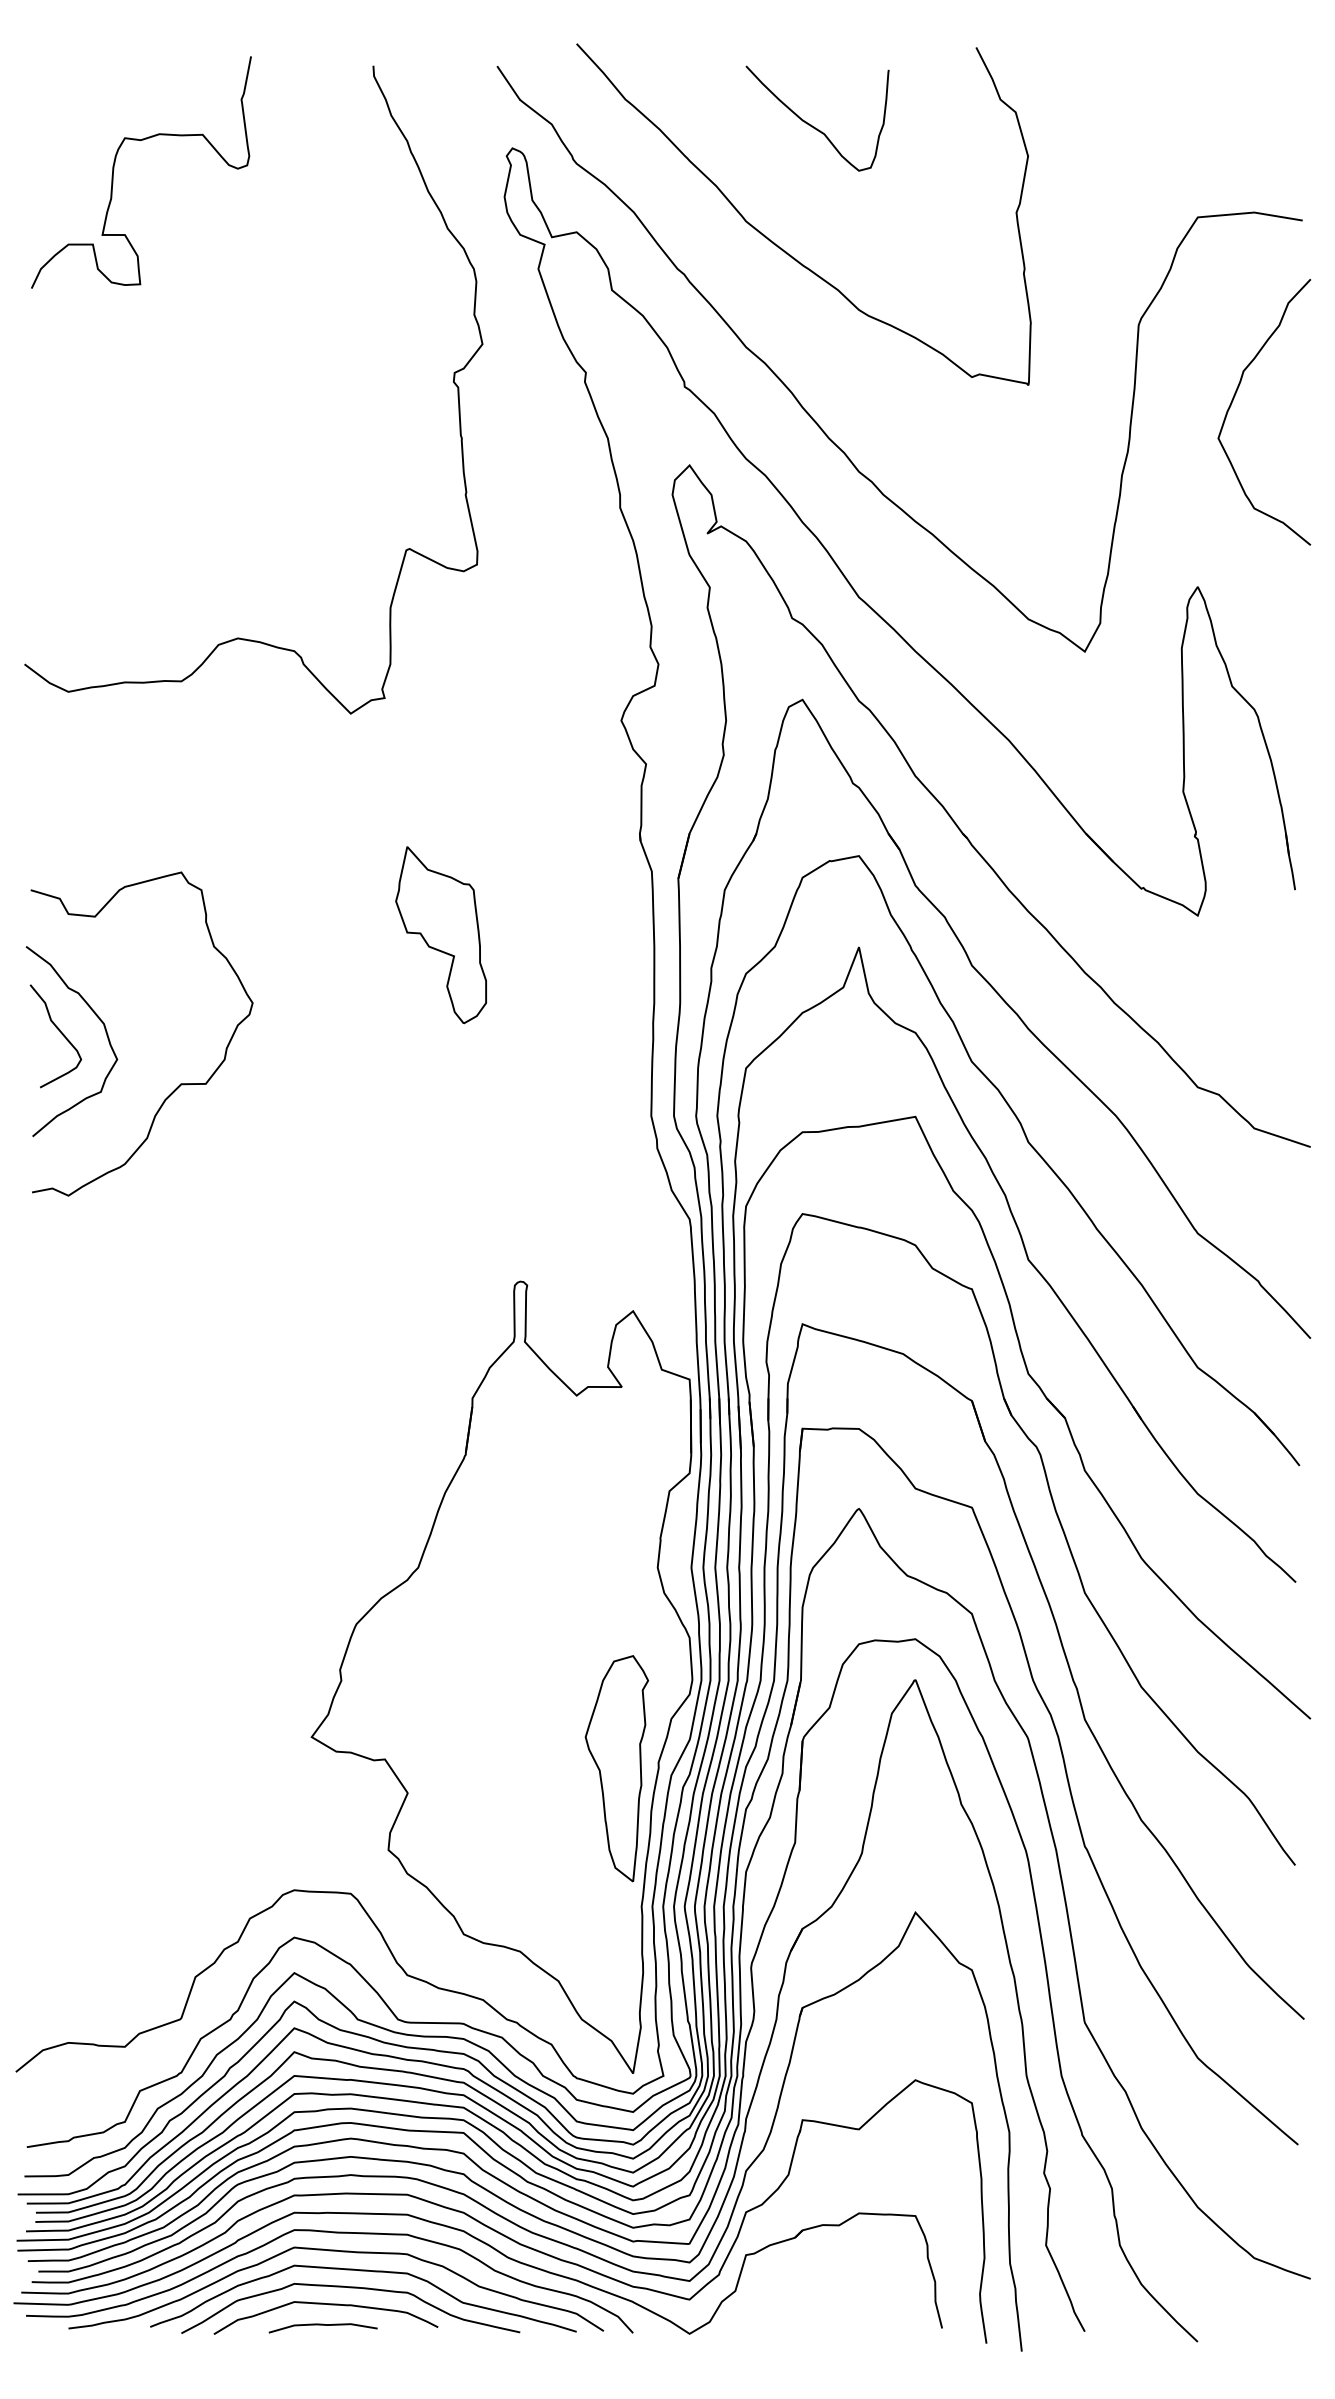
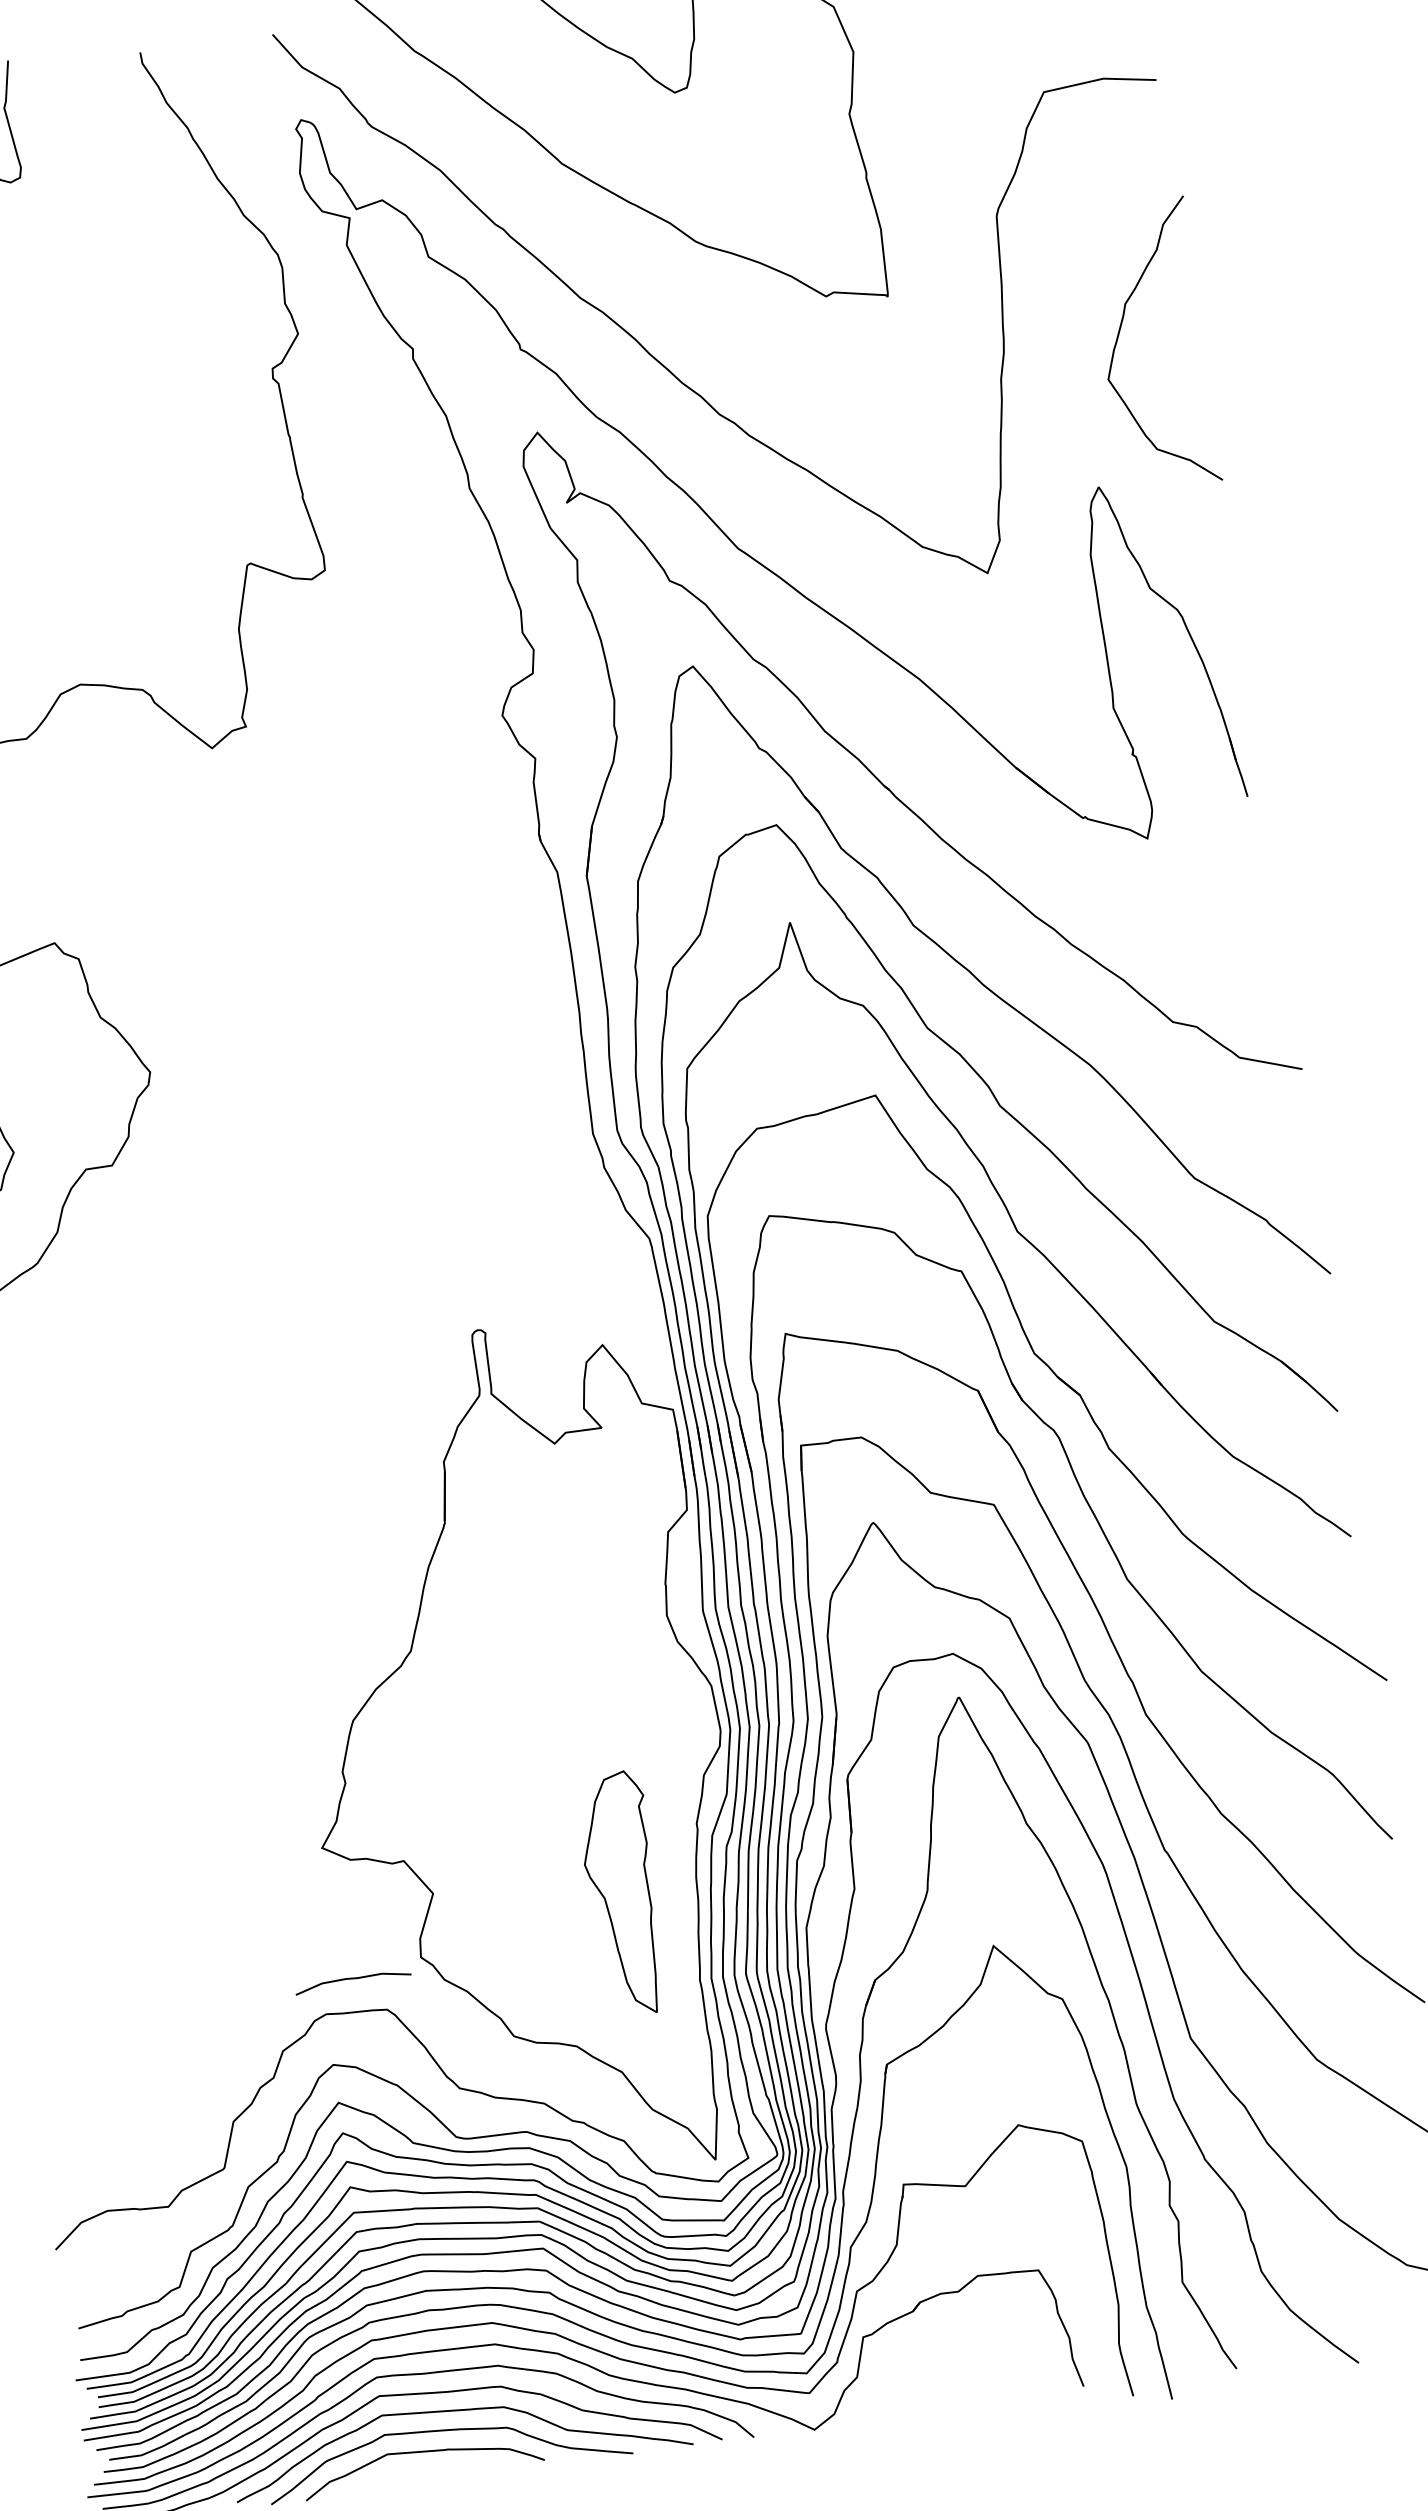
curve: (1233, 401) -> (1119, 337), moved
part: (440, 935) -> (340, 972), removed
part: (616, 1768) -> (622, 1893), moved
curve: (322, 2325) -> (352, 1979), moved

